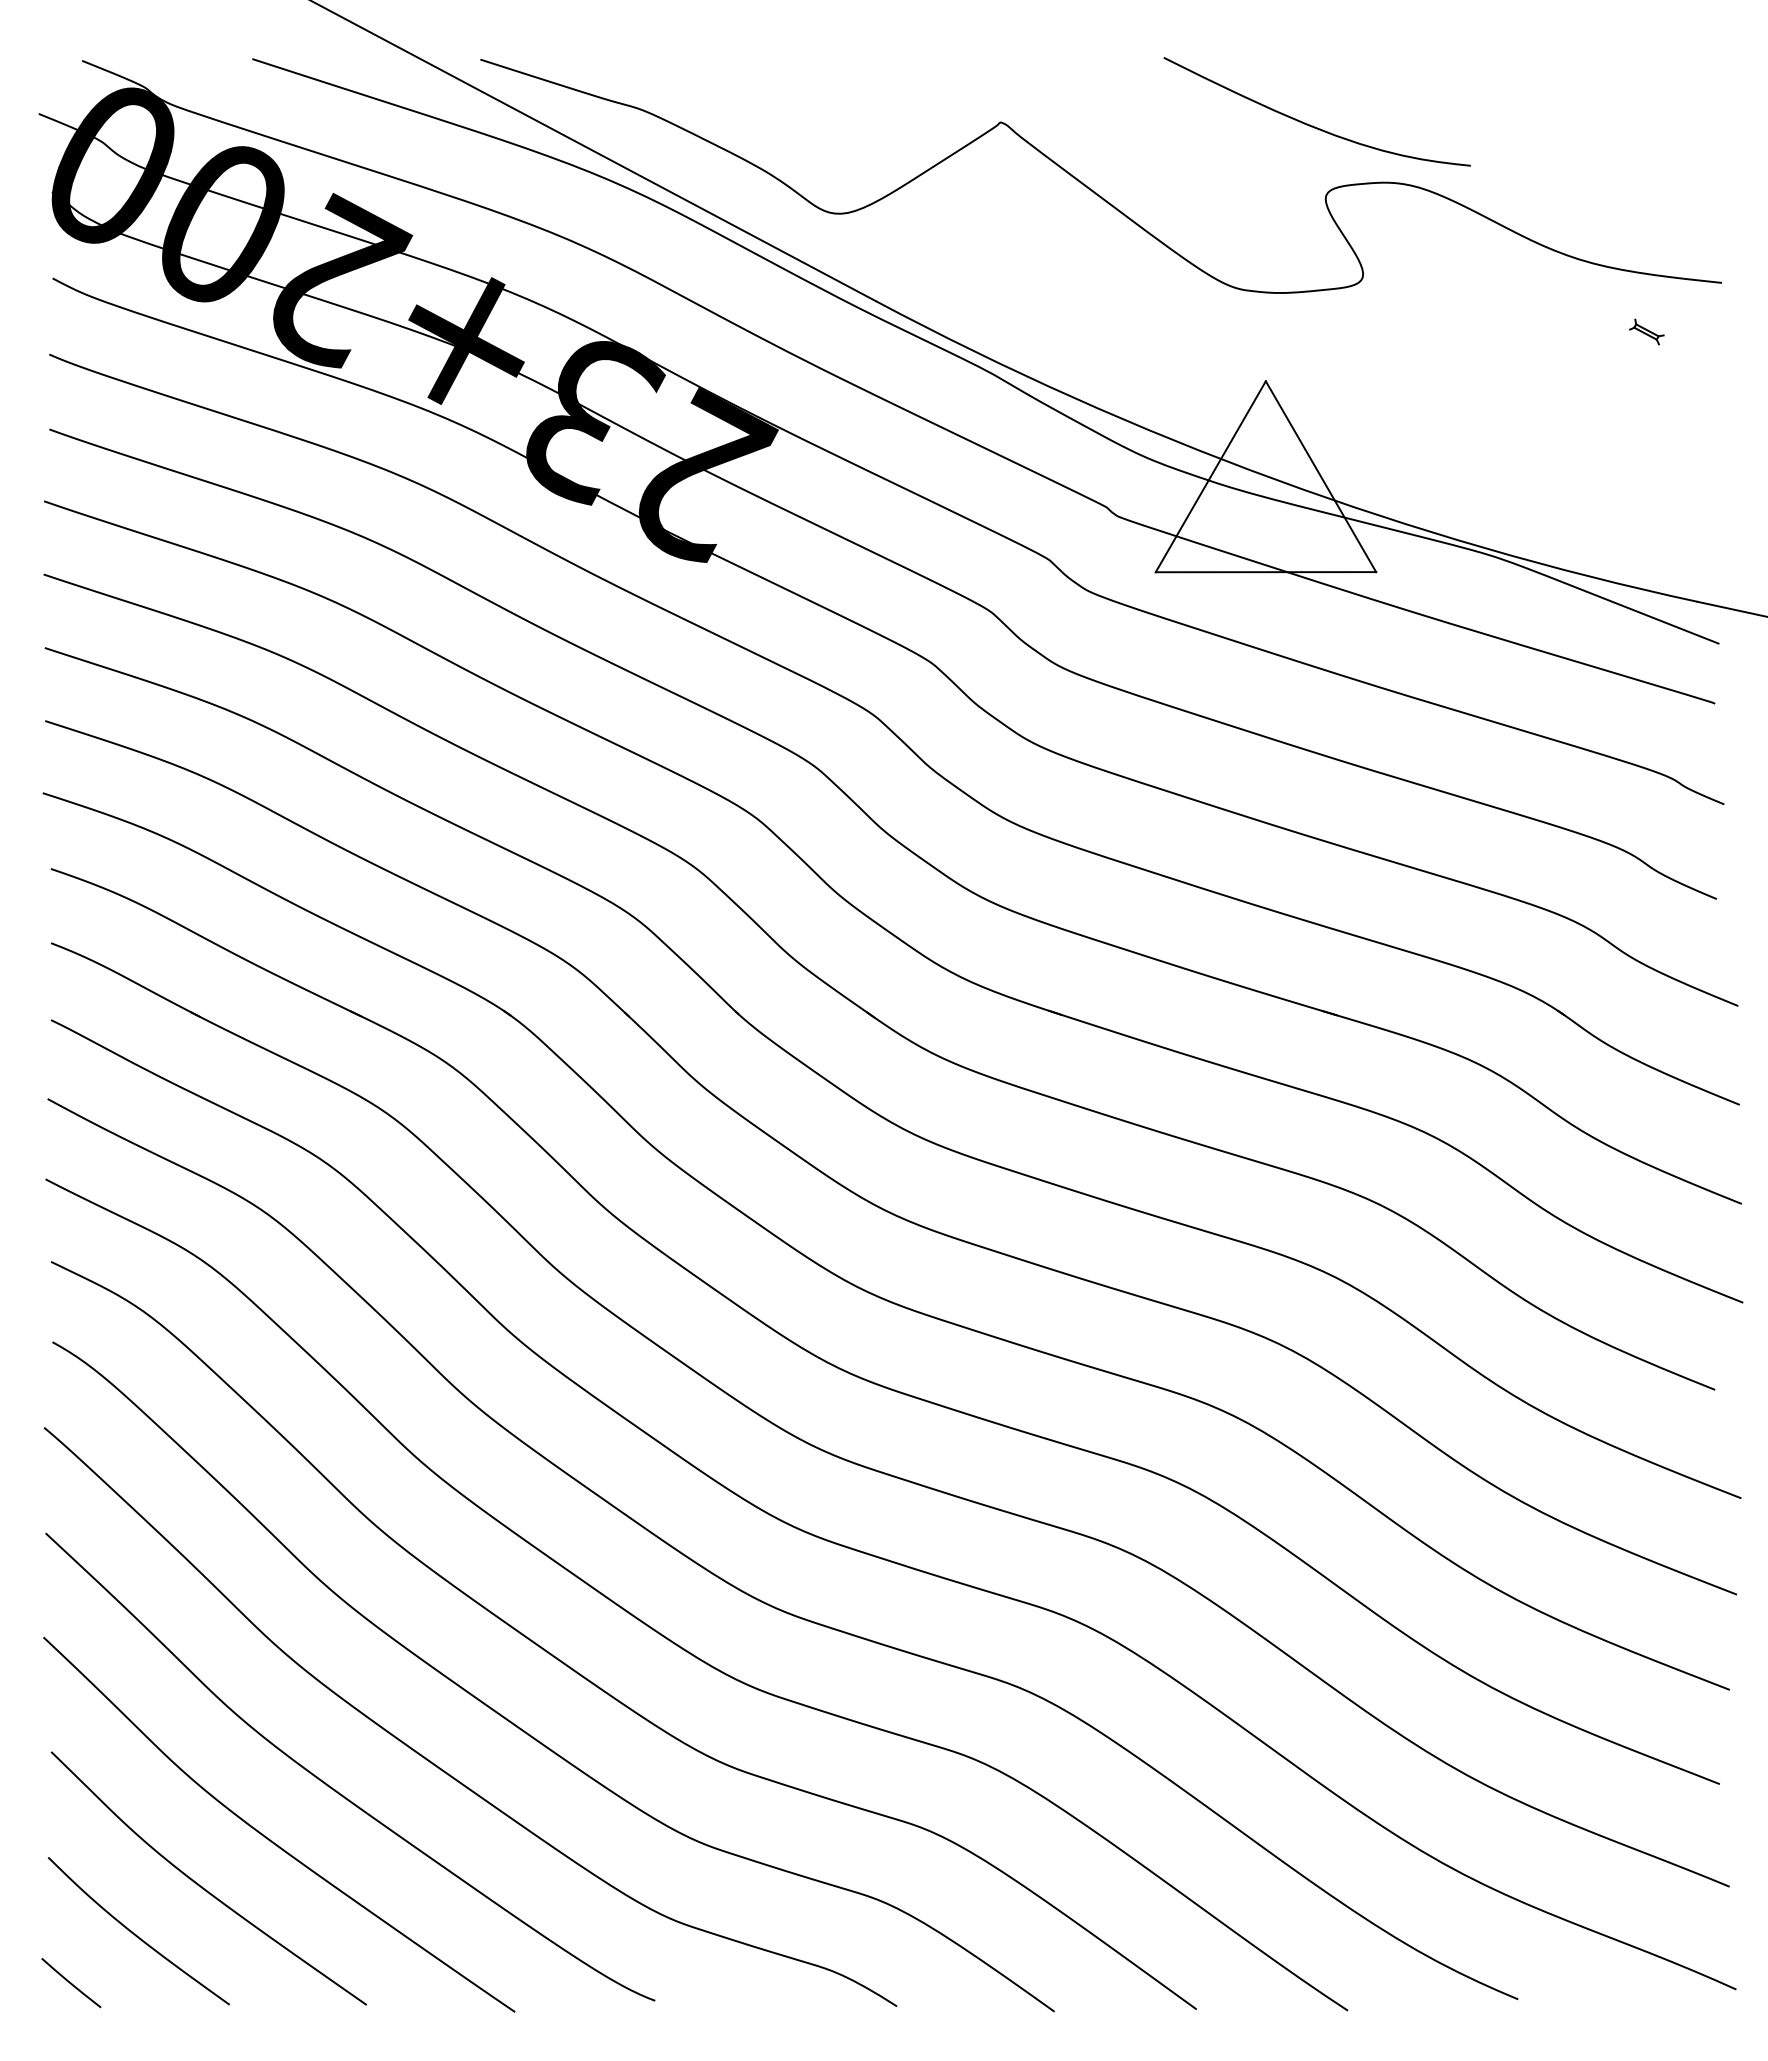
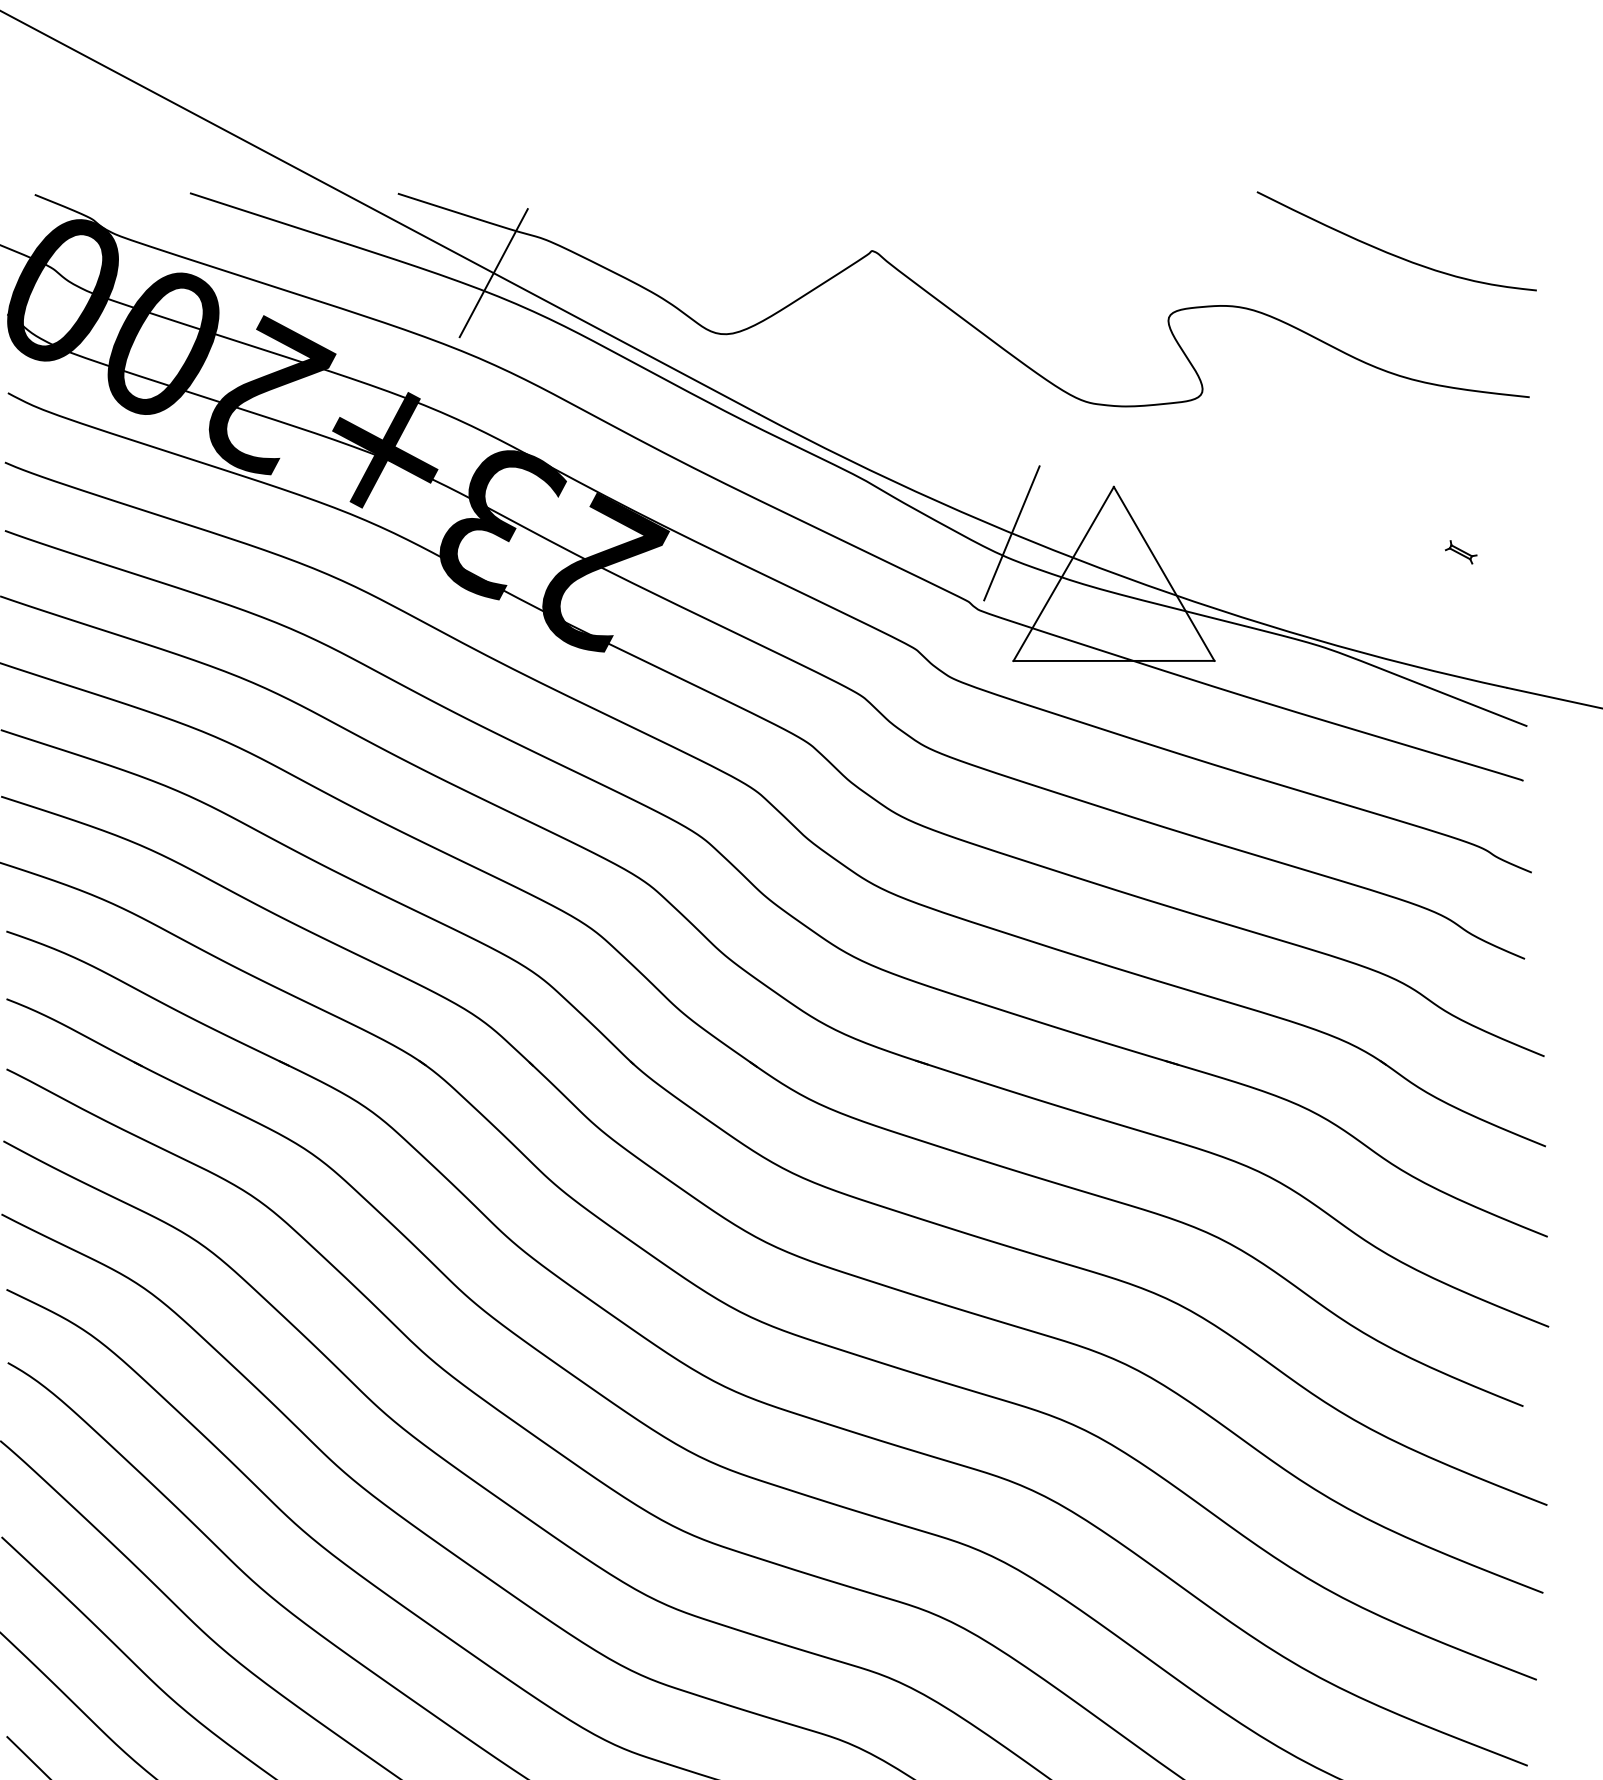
curve: (1310, 124) -> (1390, 252), moved
line: (585, 146) -> (493, 272), added
part: (1646, 331) -> (1460, 551), moved
line: (1153, 431) -> (1011, 532), added

